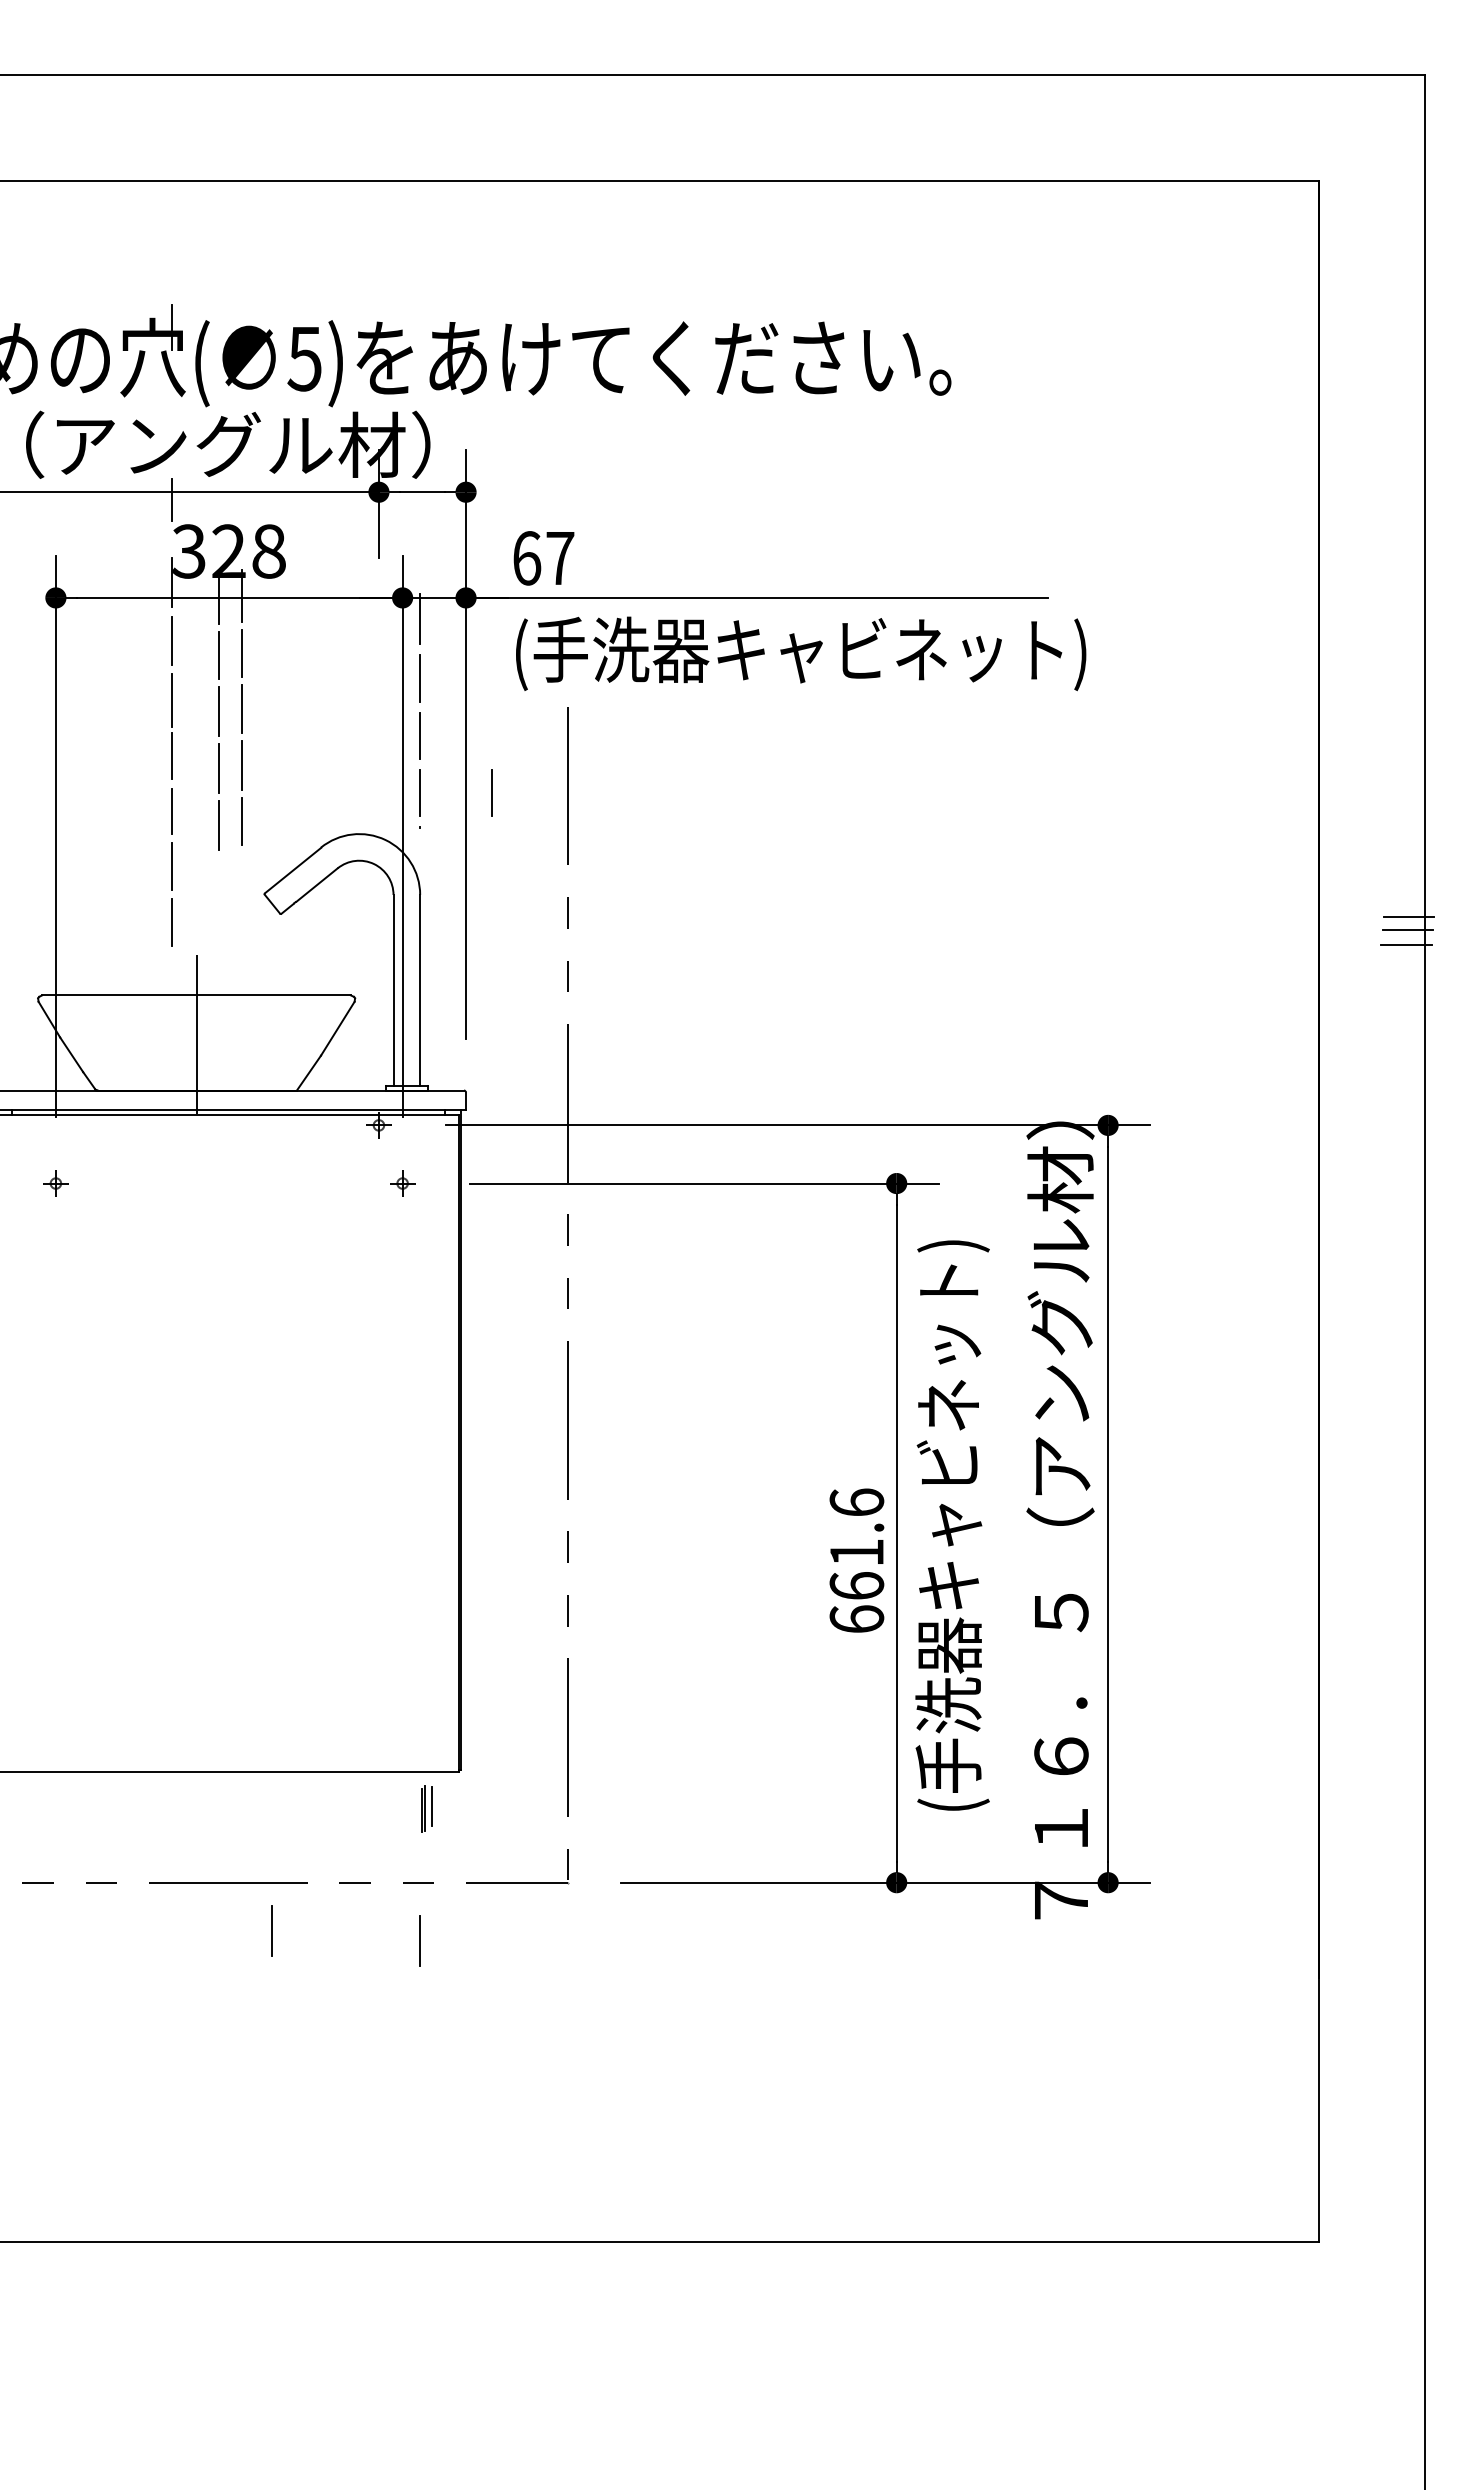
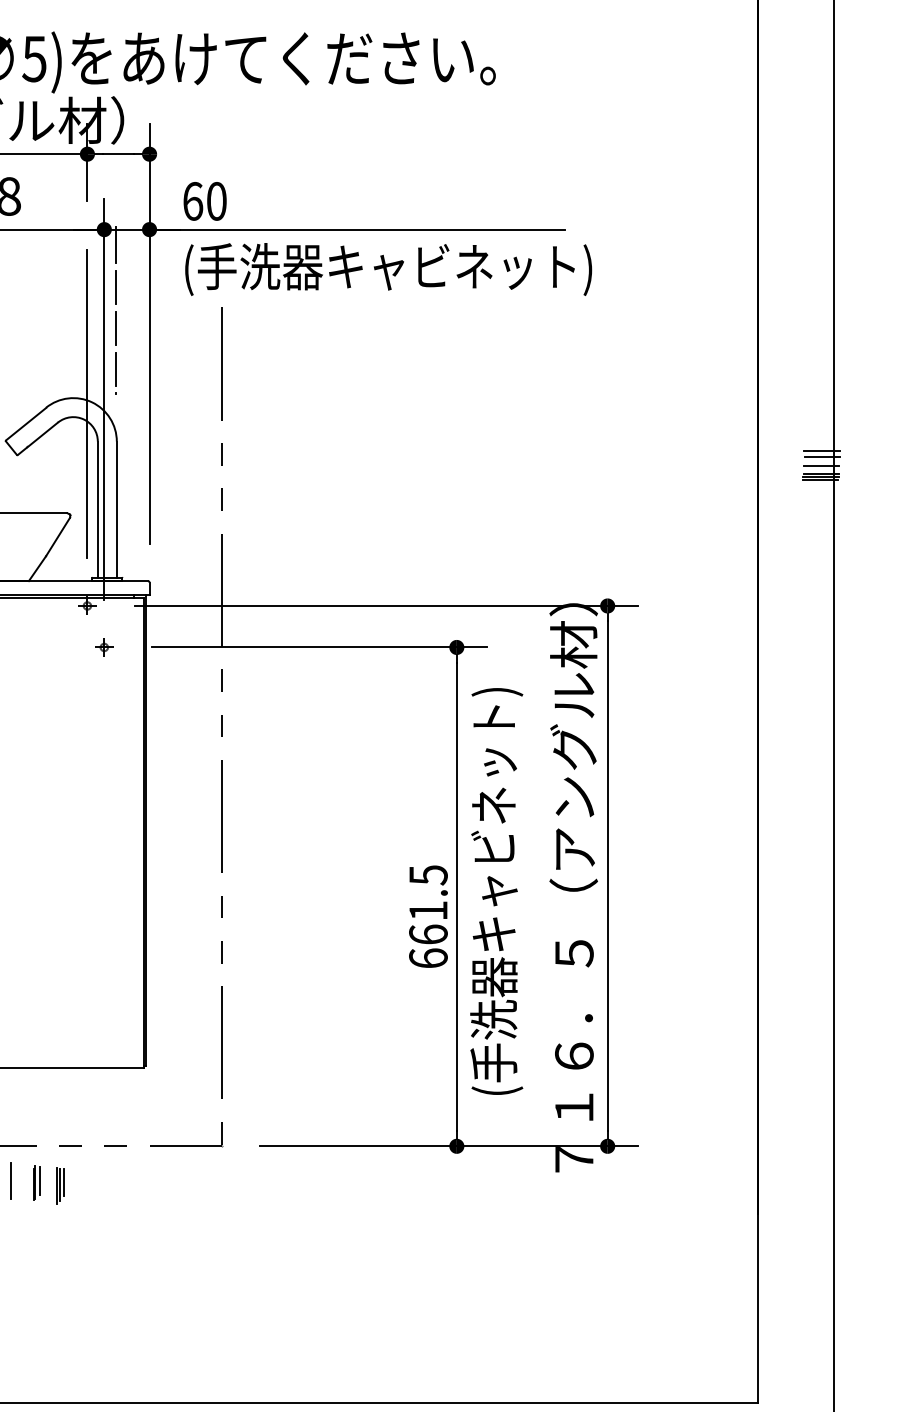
text: (560, 558) -> (216, 201), 67 -> 60
line: (491, 792) -> (167, 368), removed
line: (378, 842) -> (87, 404), added
line: (1408, 908) -> (822, 451), added
line: (1406, 940) -> (820, 474), added
line: (1405, 948) -> (819, 479), added
text: (856, 1502) -> (428, 875), 661.6 -> 661.5
part: (426, 1808) -> (36, 1182), moved
part: (340, 1938) -> (59, 1186), added
line: (419, 1940) -> (116, 1187), removed

